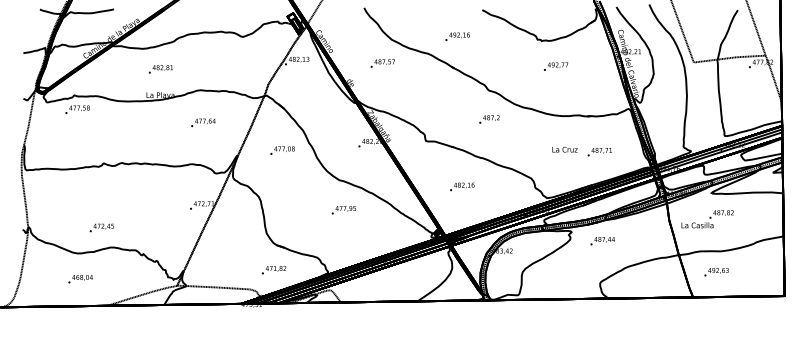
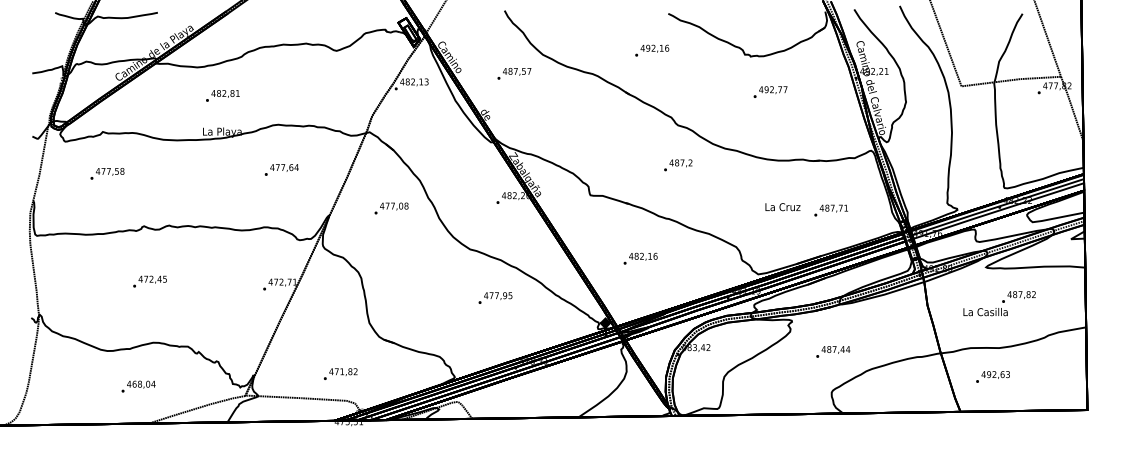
text: (457, 36) -> (652, 50), moved
text: (382, 63) -> (514, 73), moved
text: (77, 109) -> (107, 173), moved
text: (343, 209) -> (495, 297), moved
text: (707, 219) -> (999, 303), moved
text: (101, 227) -> (149, 281), moved
text: (602, 240) -> (833, 351), moved
text: (273, 269) -> (340, 373), moved
text: (80, 279) -> (138, 386), moved

